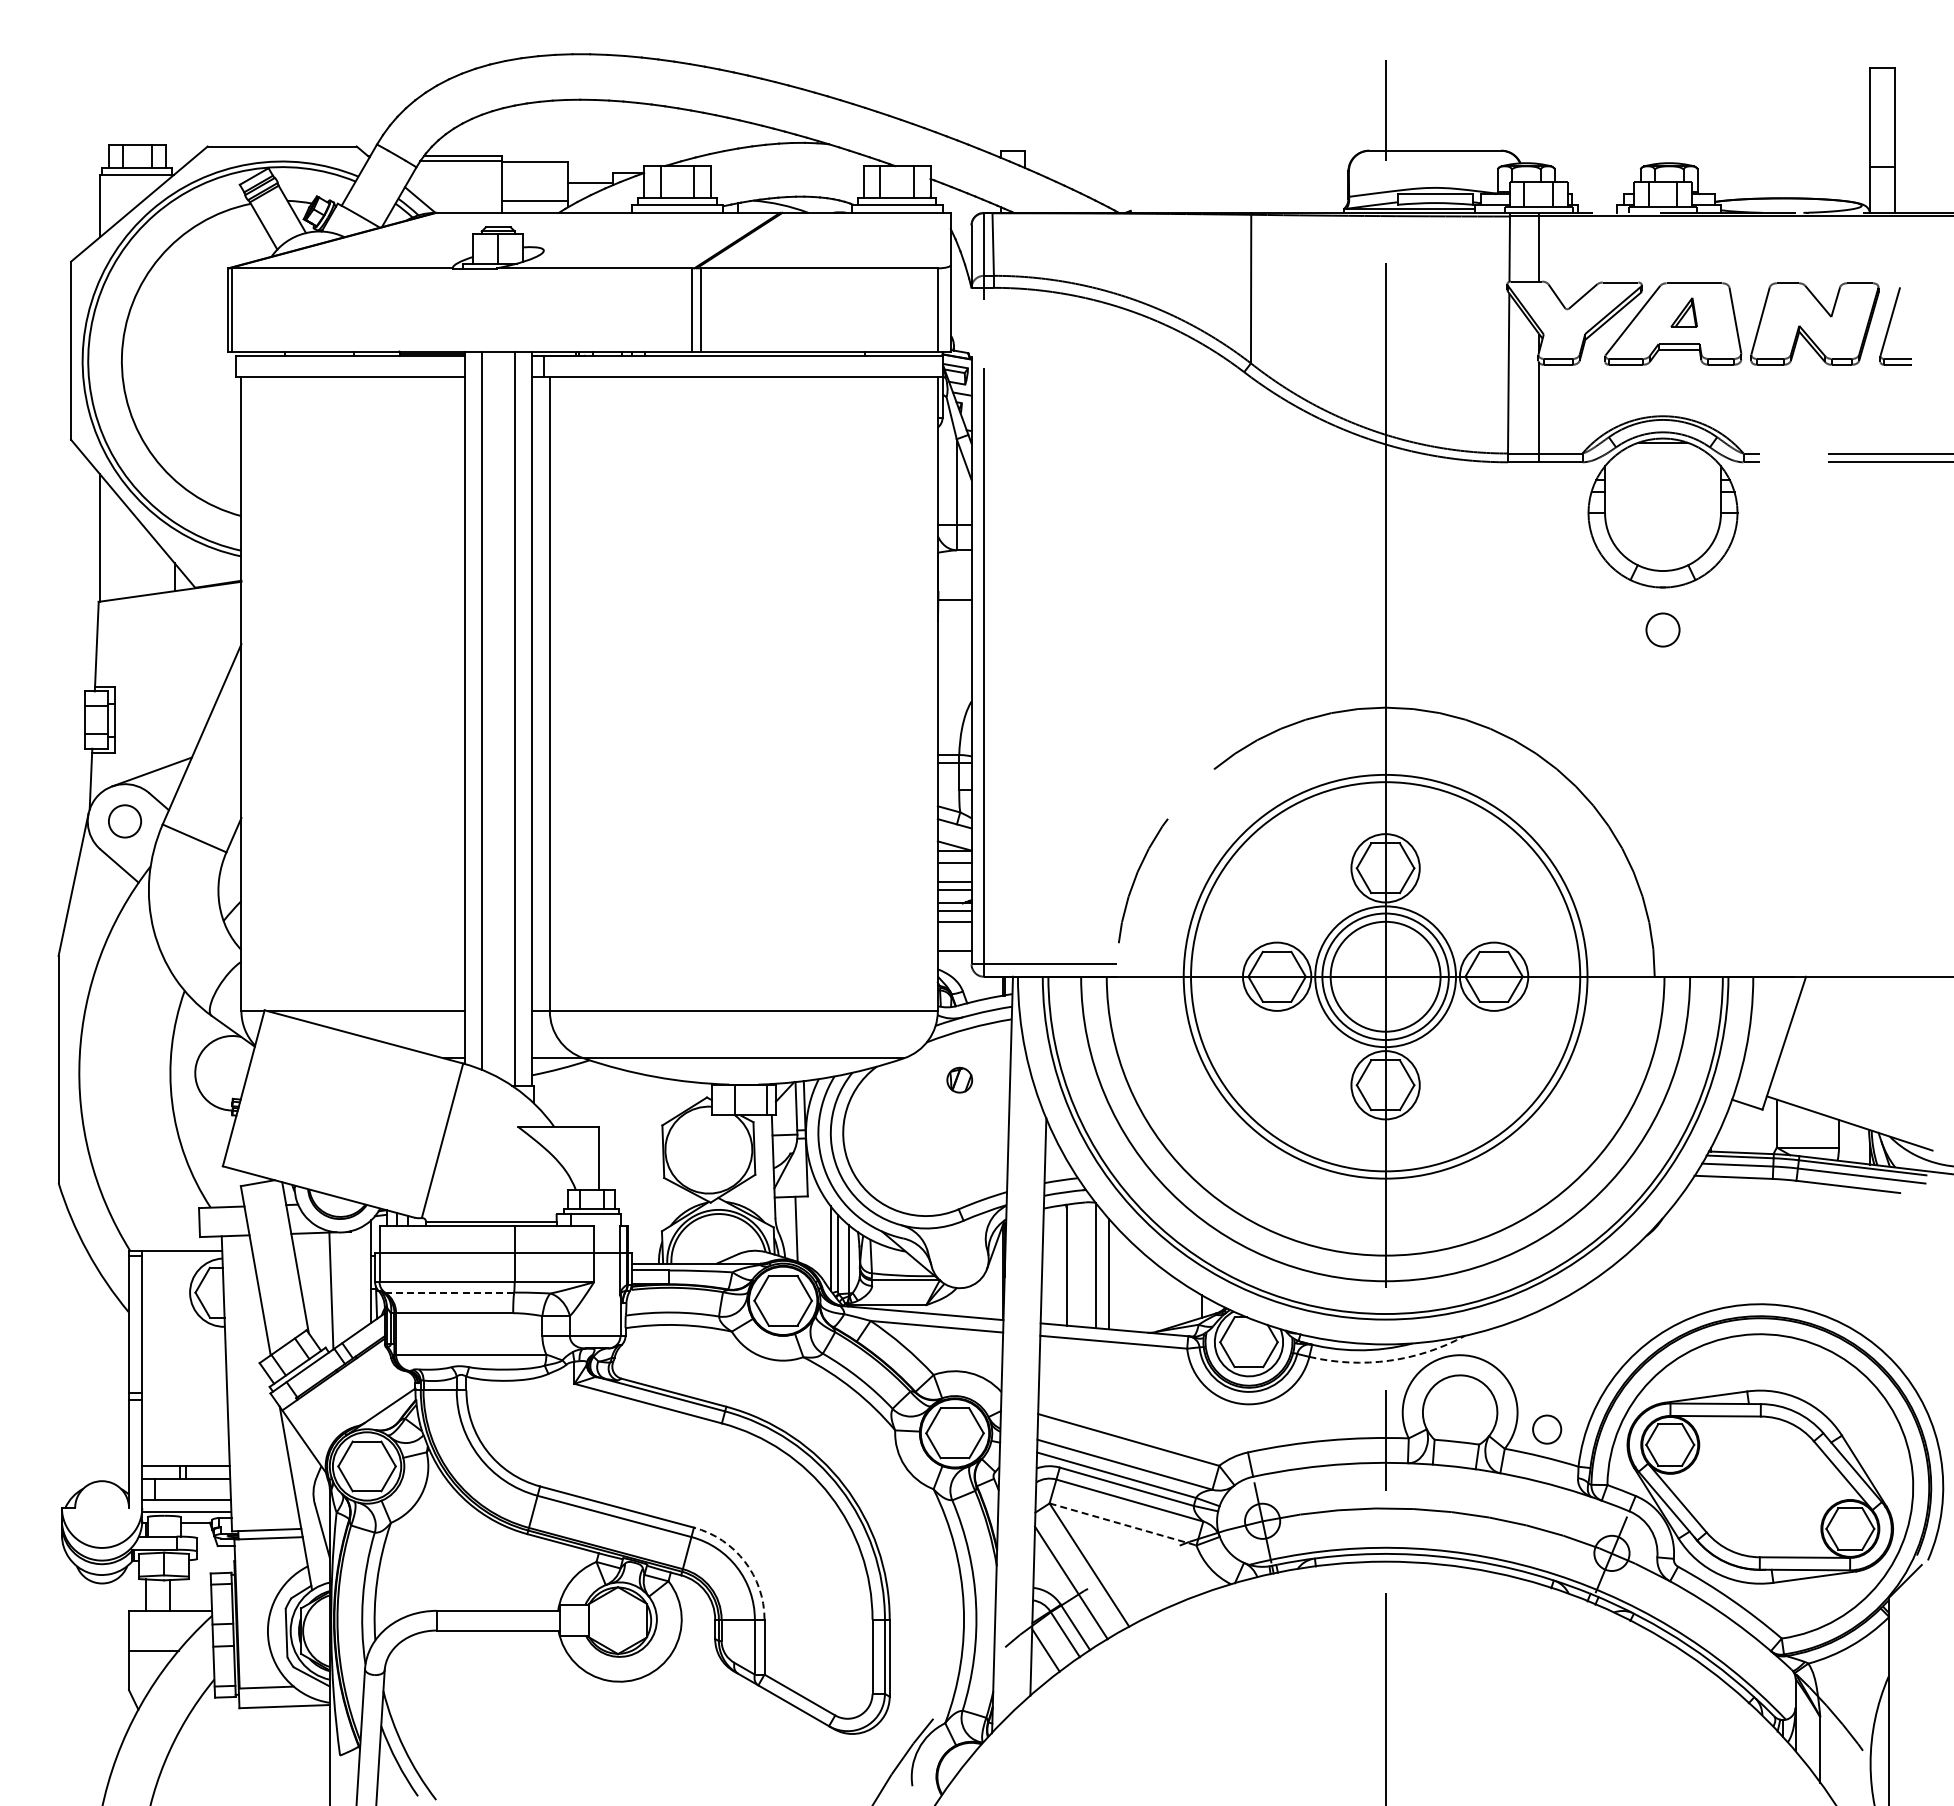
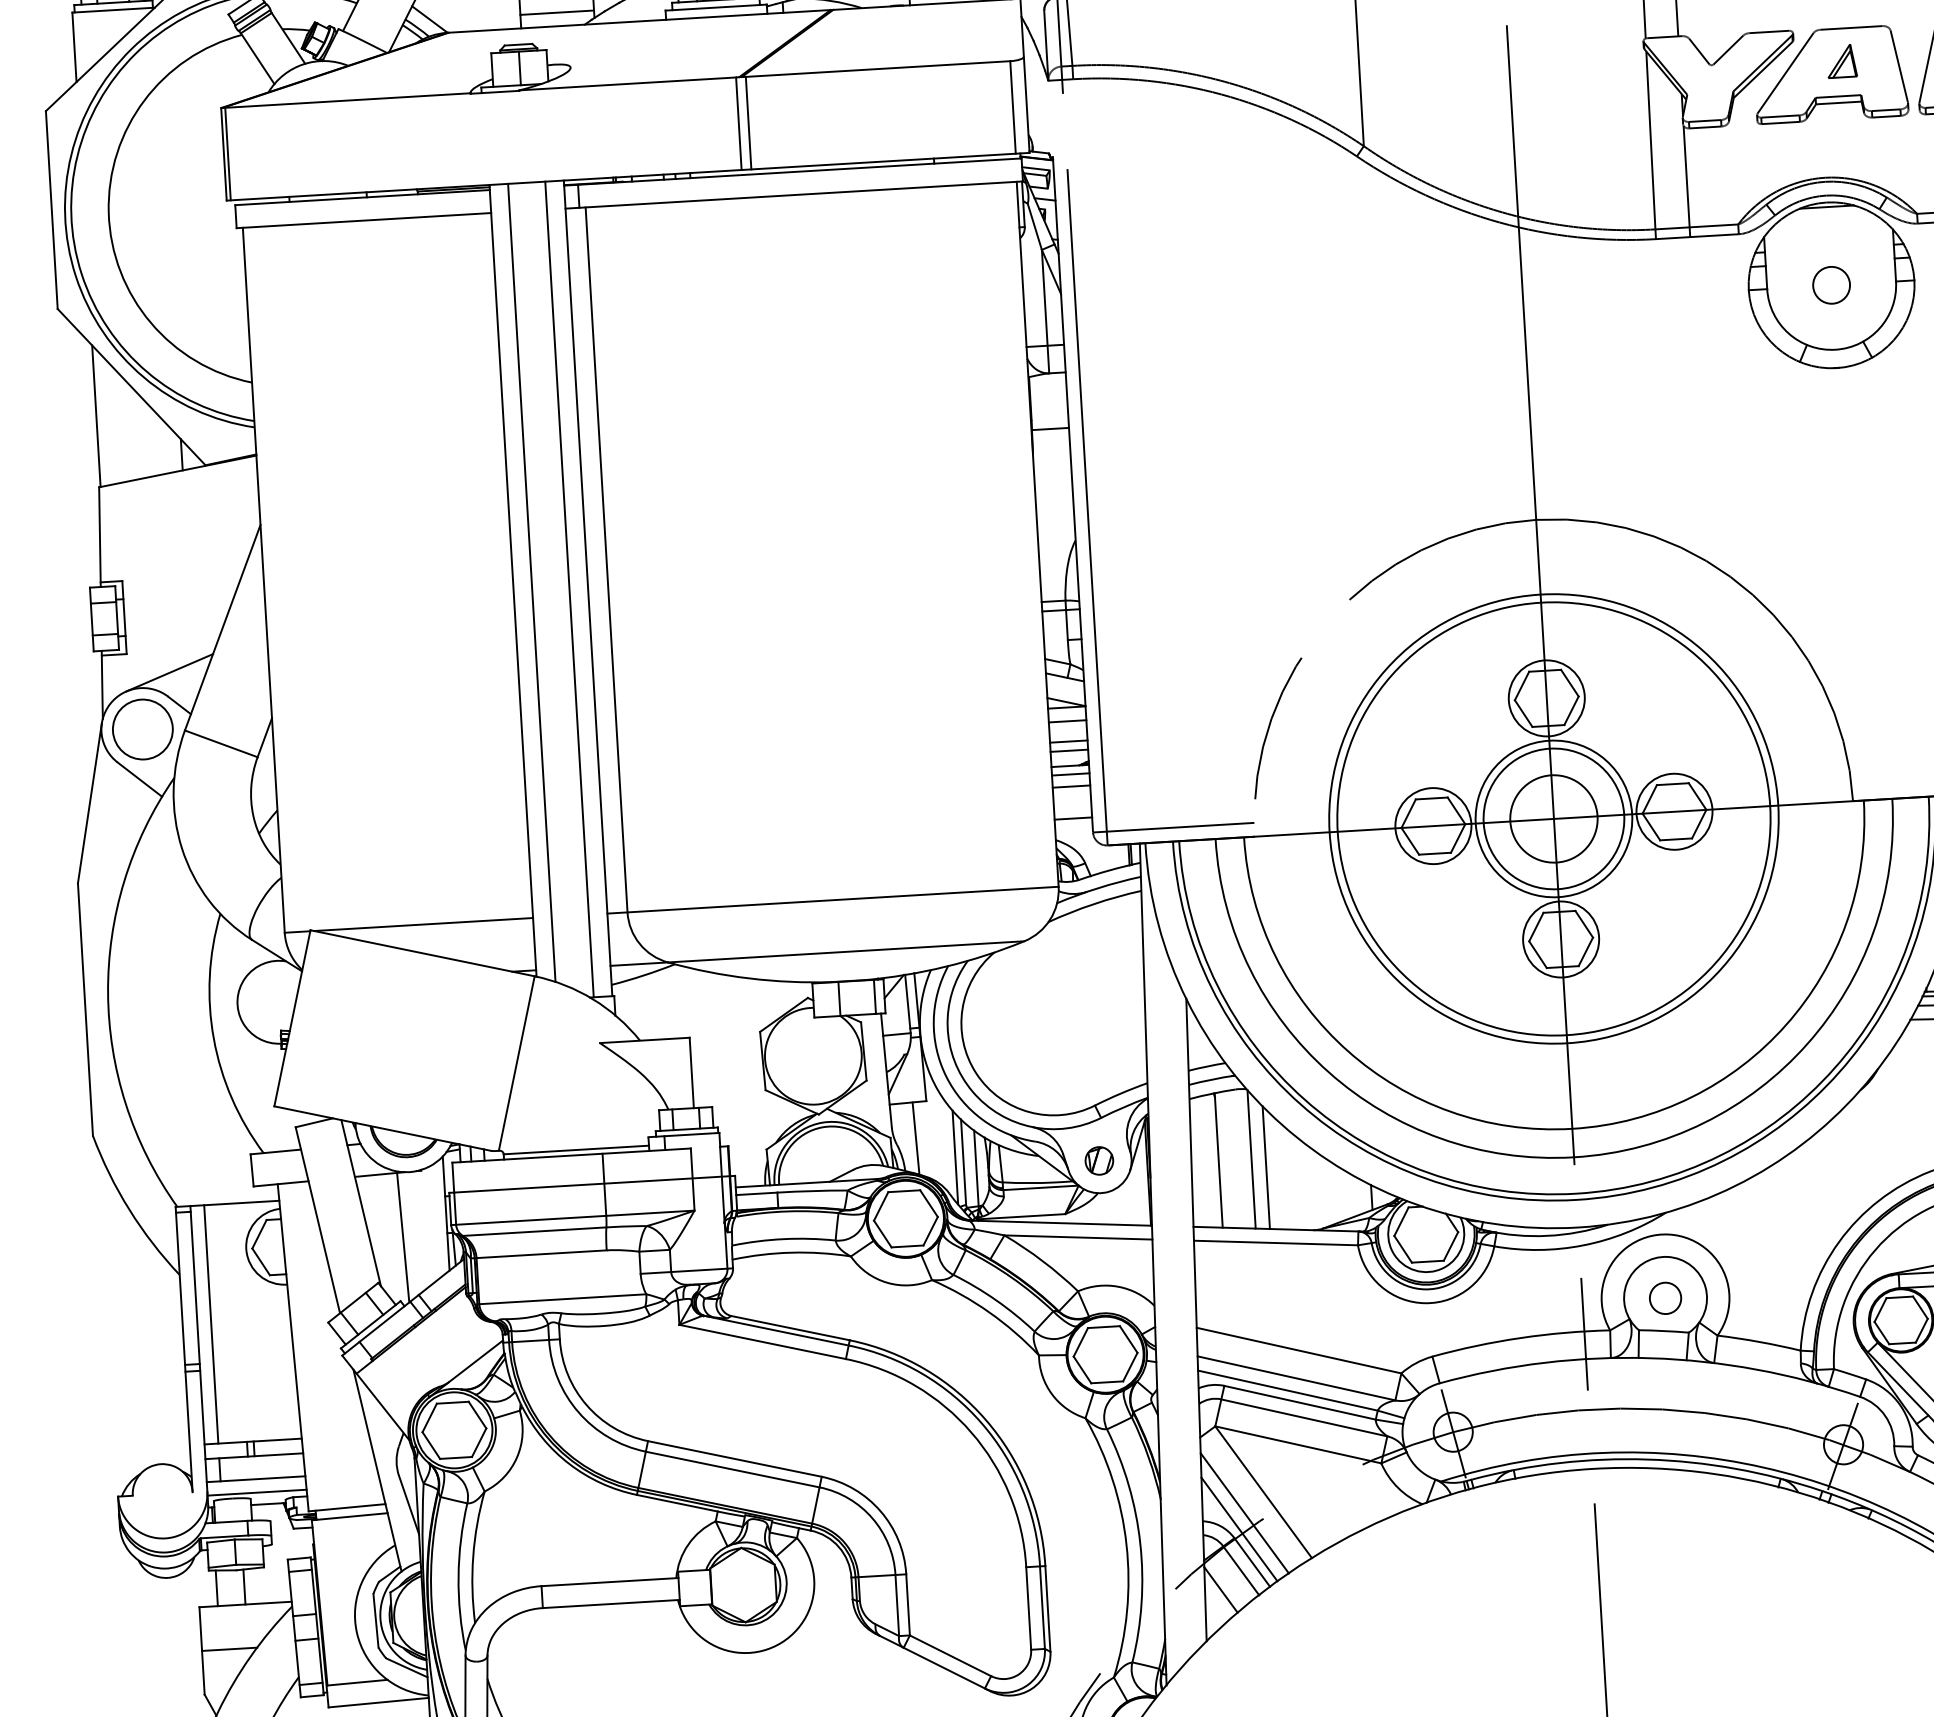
circle: (1662, 629) -> (1830, 284), moved
circle: (124, 821) -> (142, 729), size x1.67
circle: (1385, 976) -> (1553, 818), size x0.71
part: (959, 1079) -> (1099, 1160), moved
line: (448, 1292) -> (533, 1231), dashed -> solid
line: (154, 1358) -> (211, 1324), added
arc: (1389, 1360) -> (1583, 1245), dashed -> solid
circle: (1547, 1429) -> (1665, 1298), moved
line: (1123, 1524) -> (1298, 1444), dashed -> solid
arc: (744, 1561) -> (880, 1511), dashed -> solid
line: (1065, 1596) -> (1239, 1528), added

